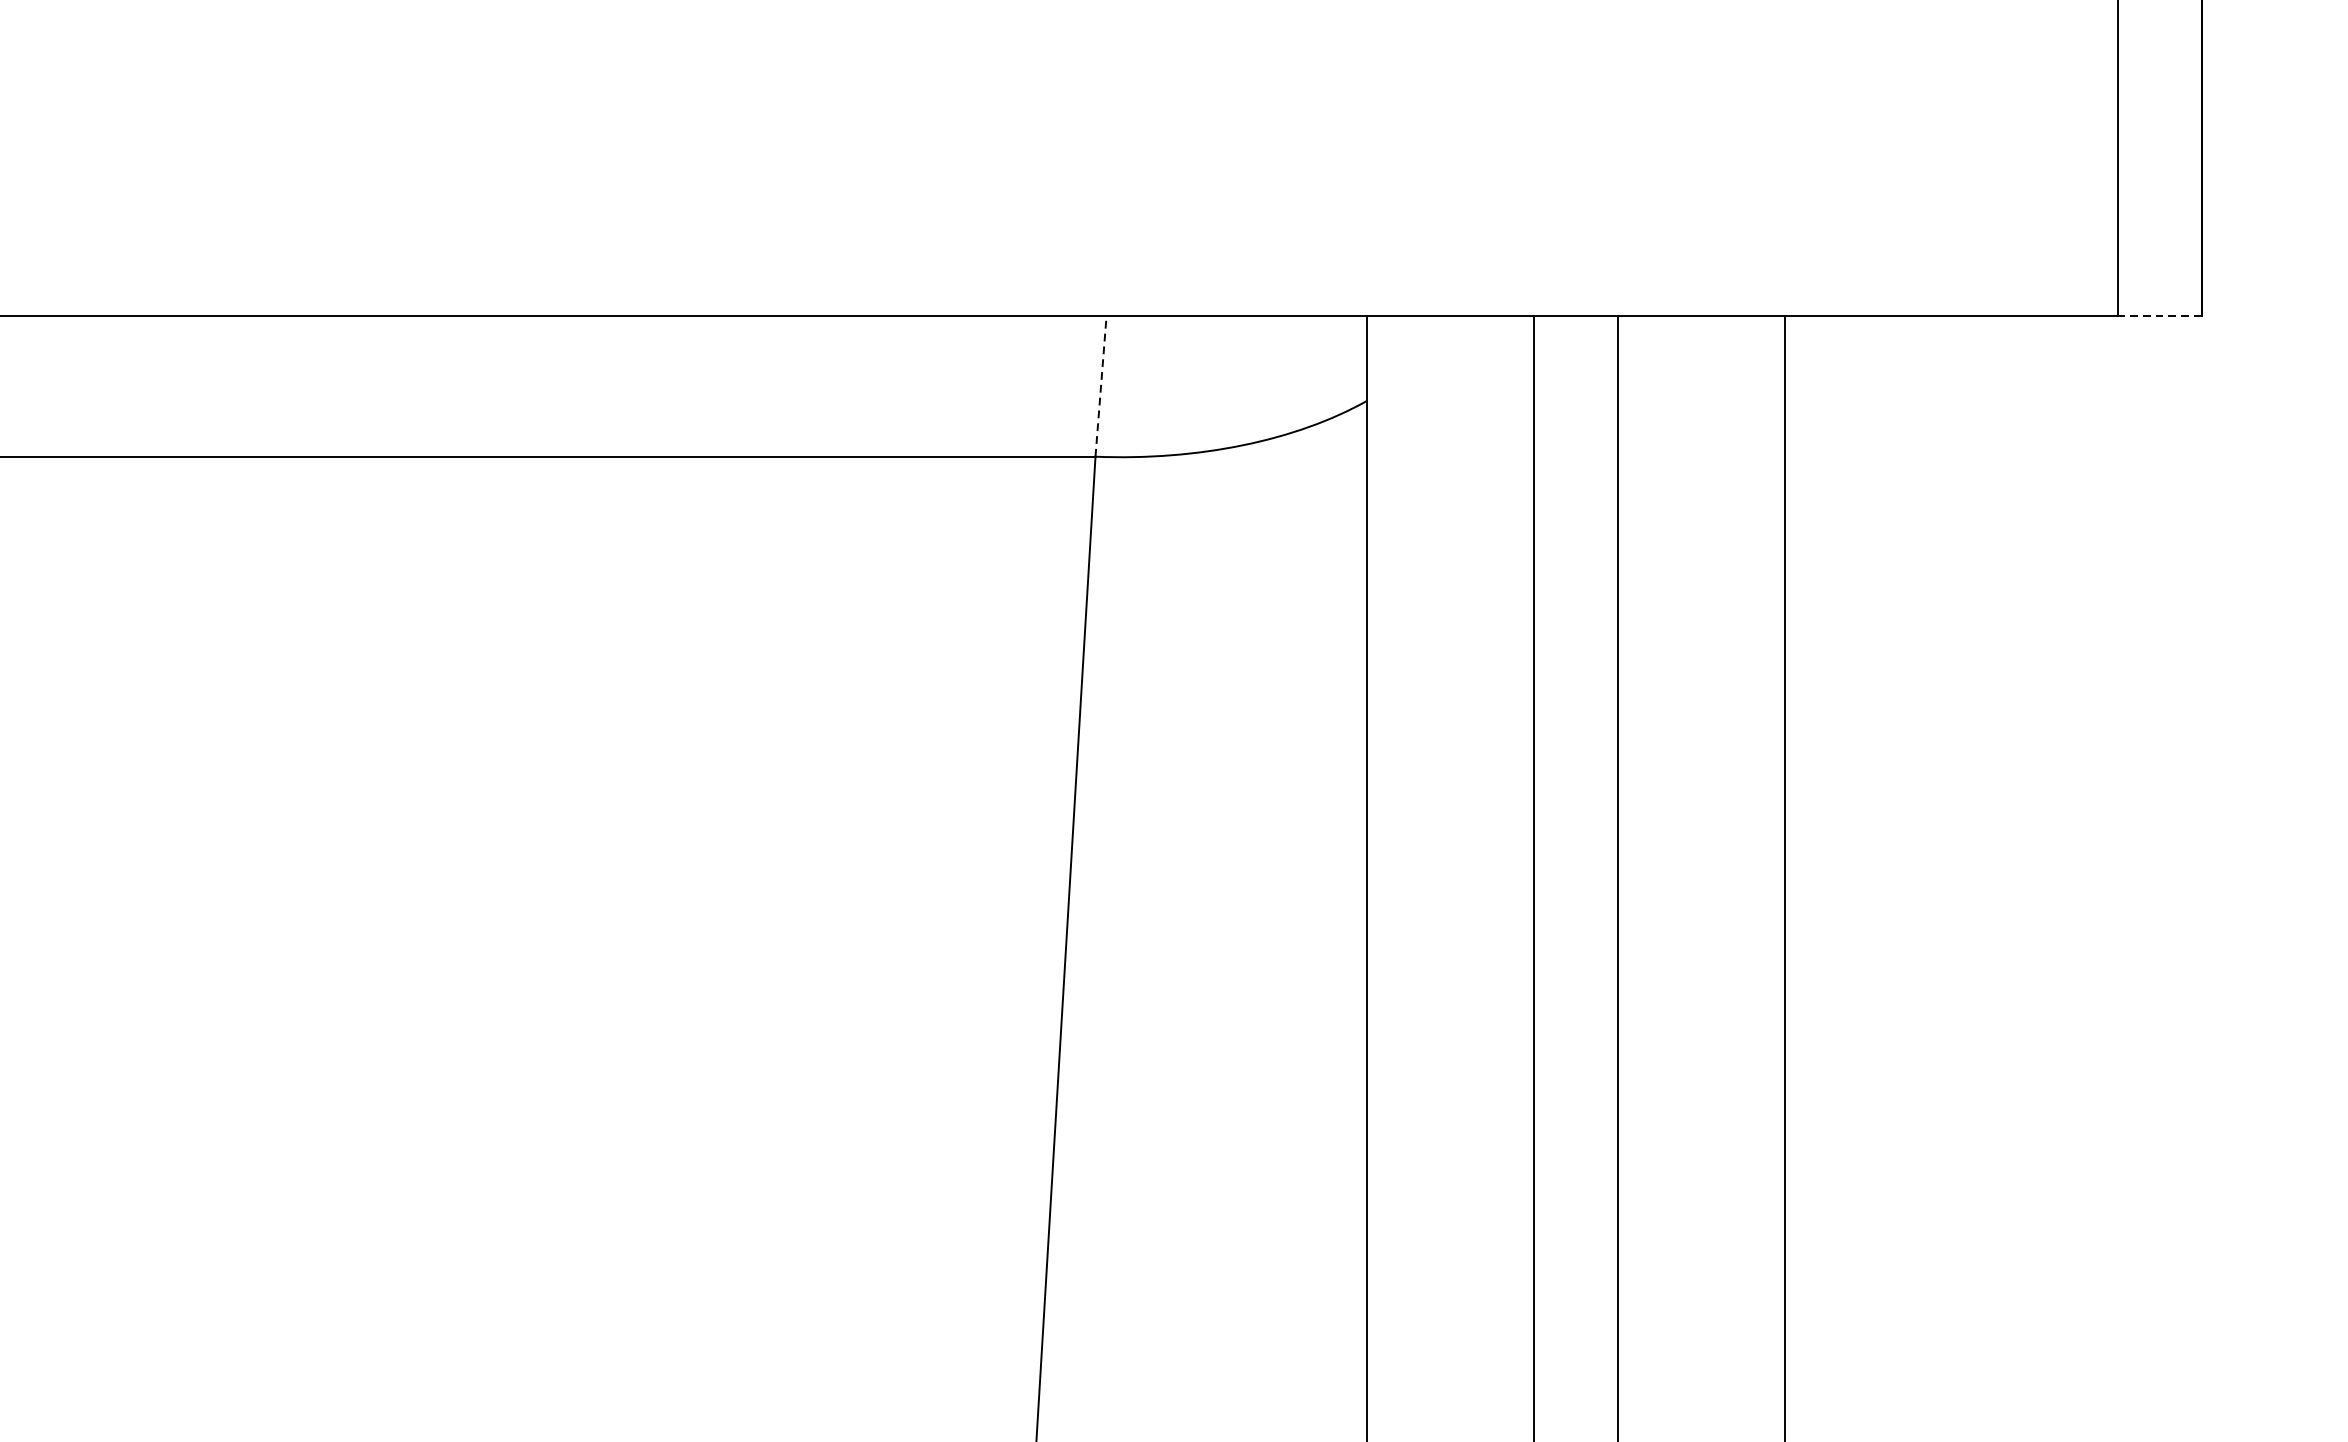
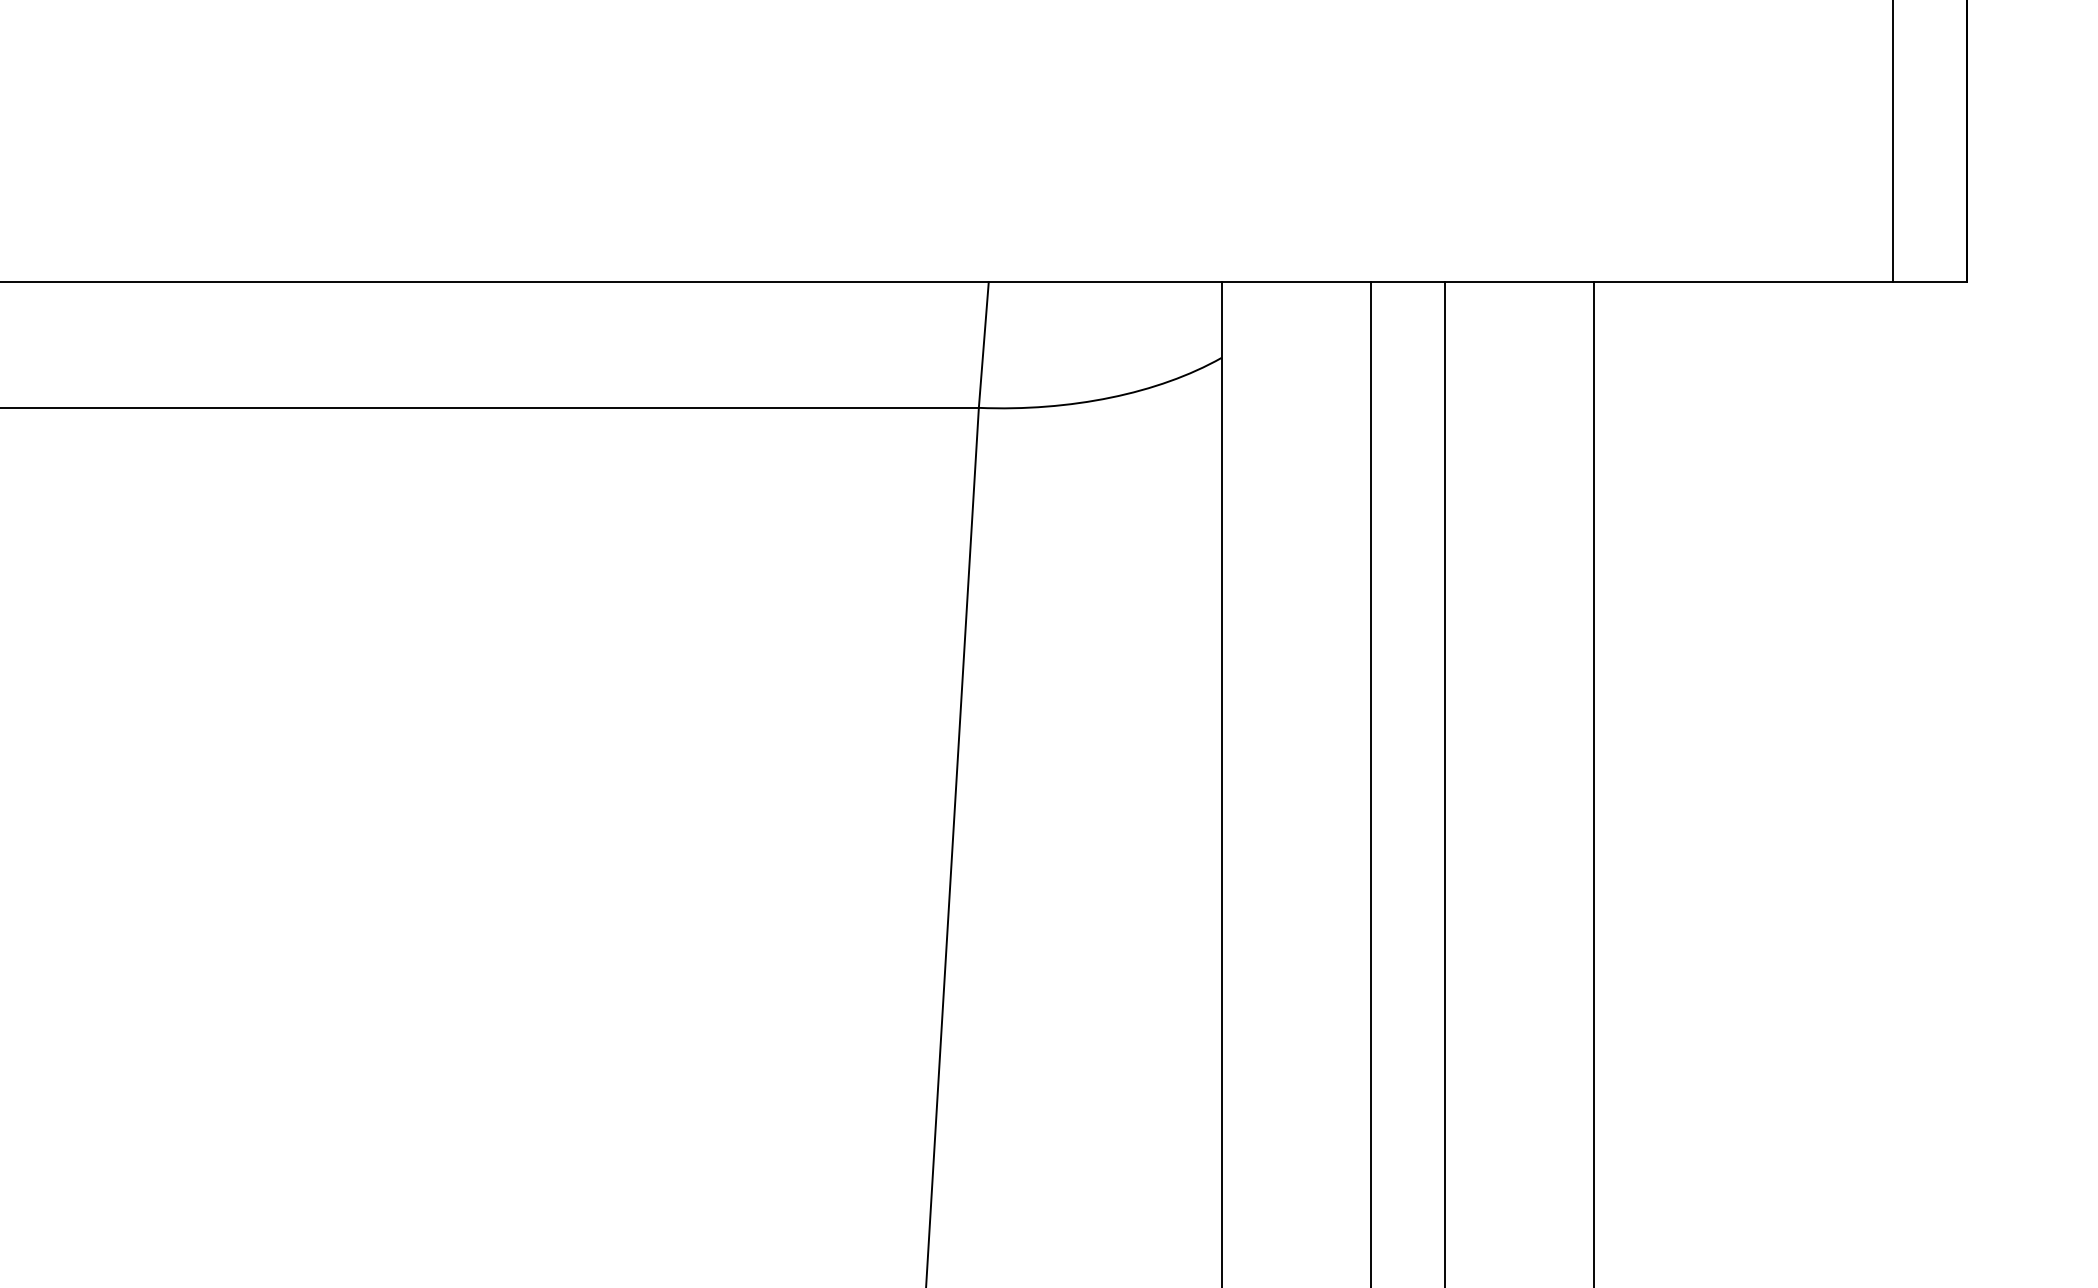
line: (2159, 316) -> (1929, 282), dashed -> solid
line: (1100, 385) -> (983, 344), dashed -> solid

